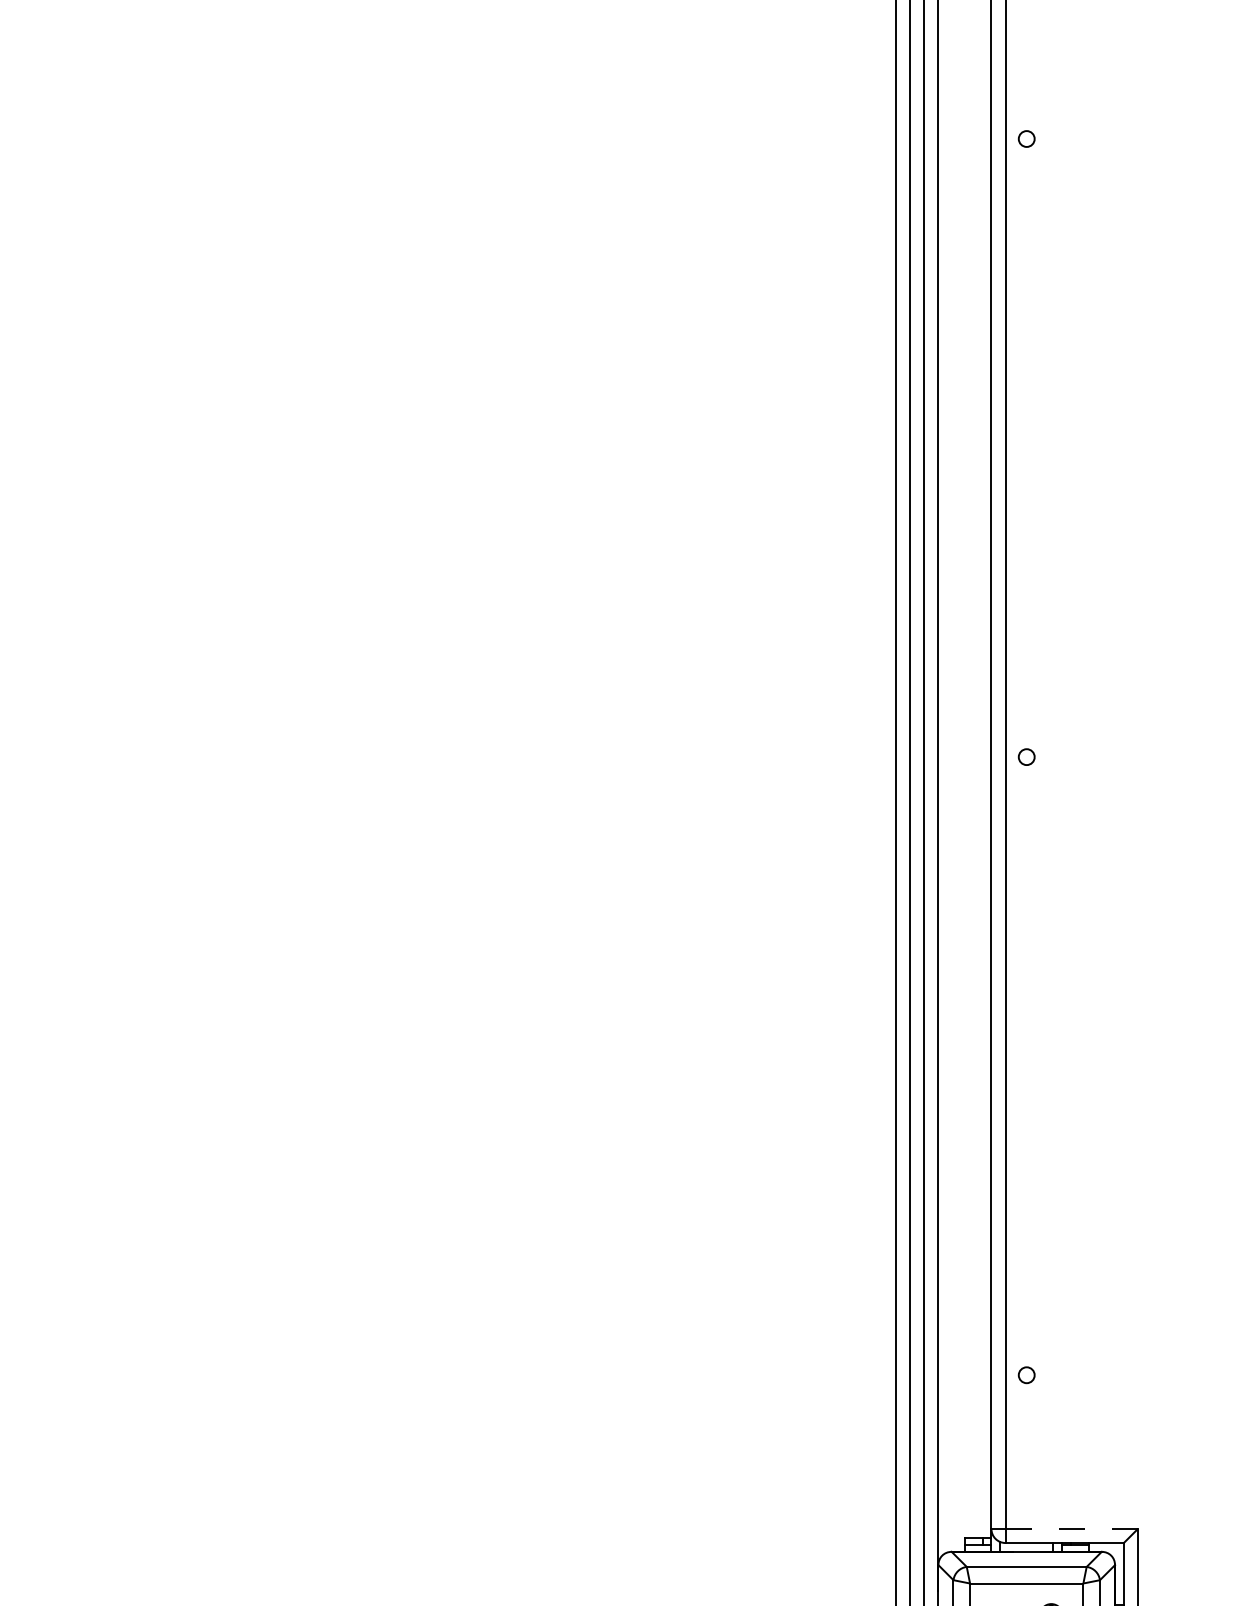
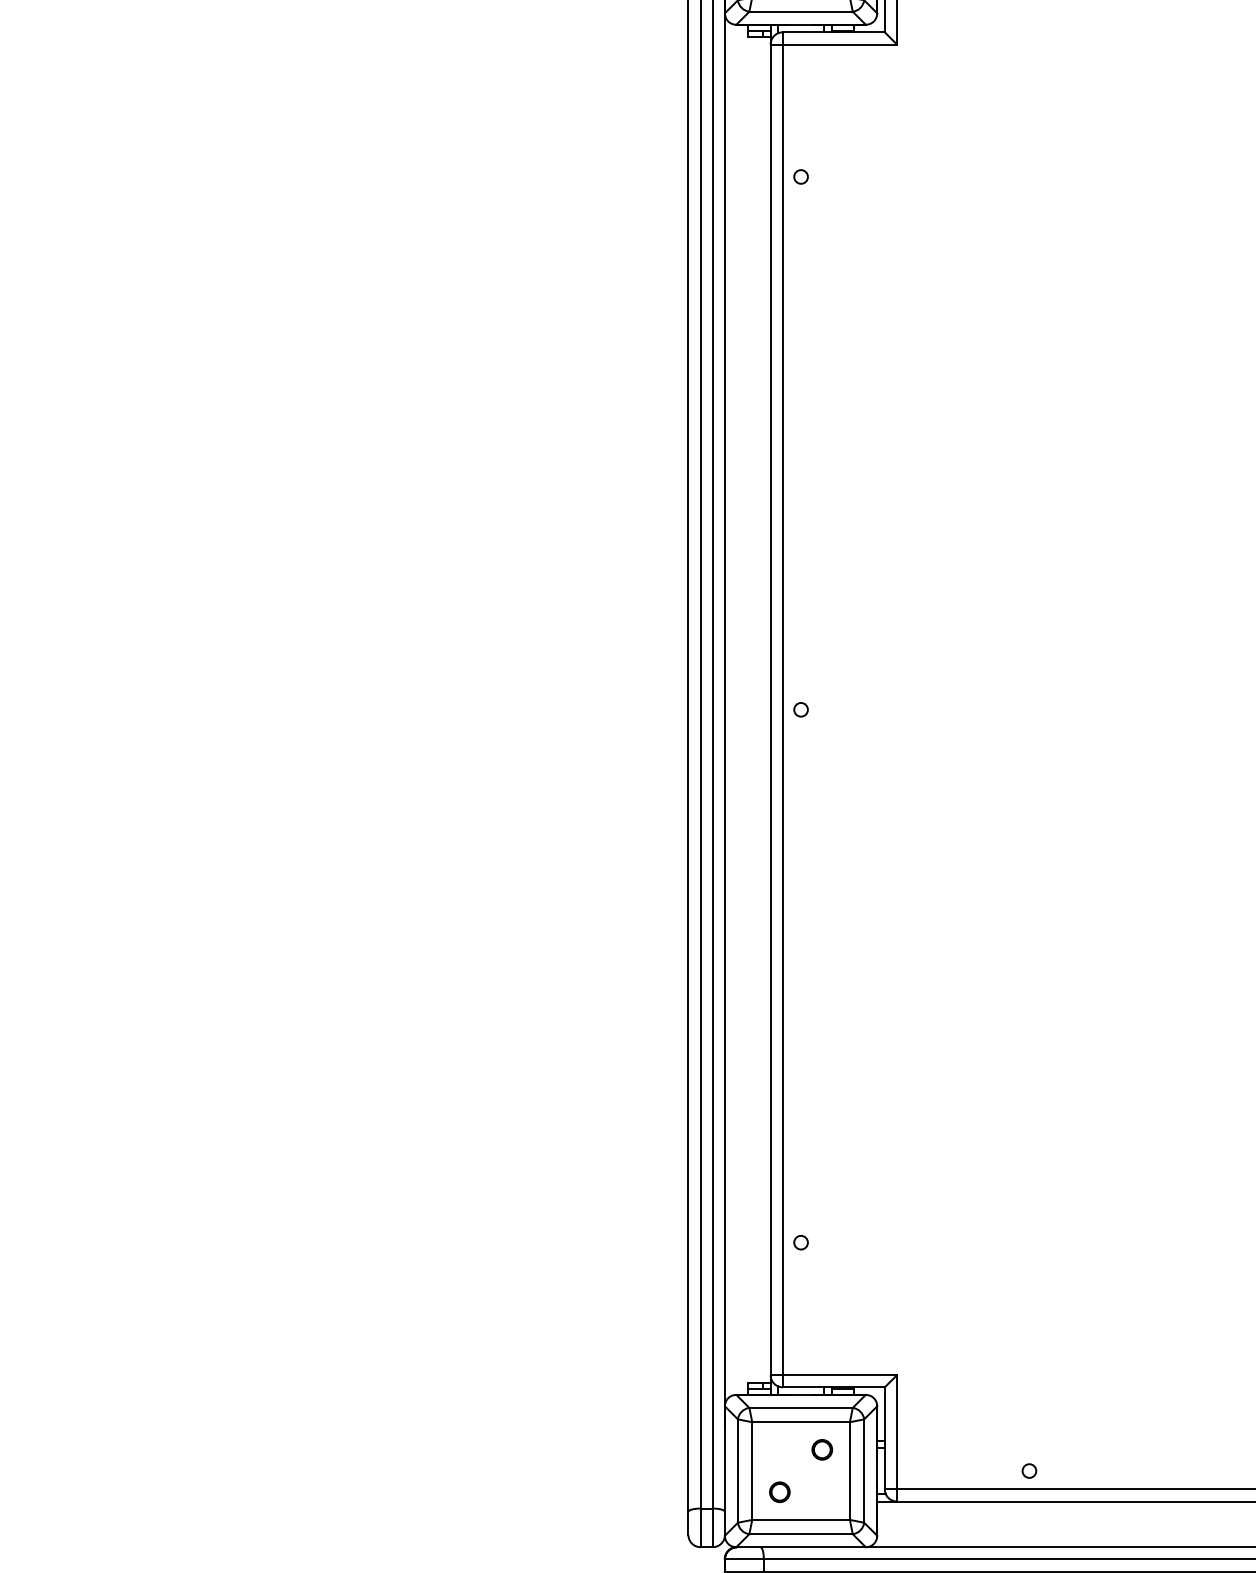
line: (1072, 1529) -> (840, 1375), dashed -> solid

